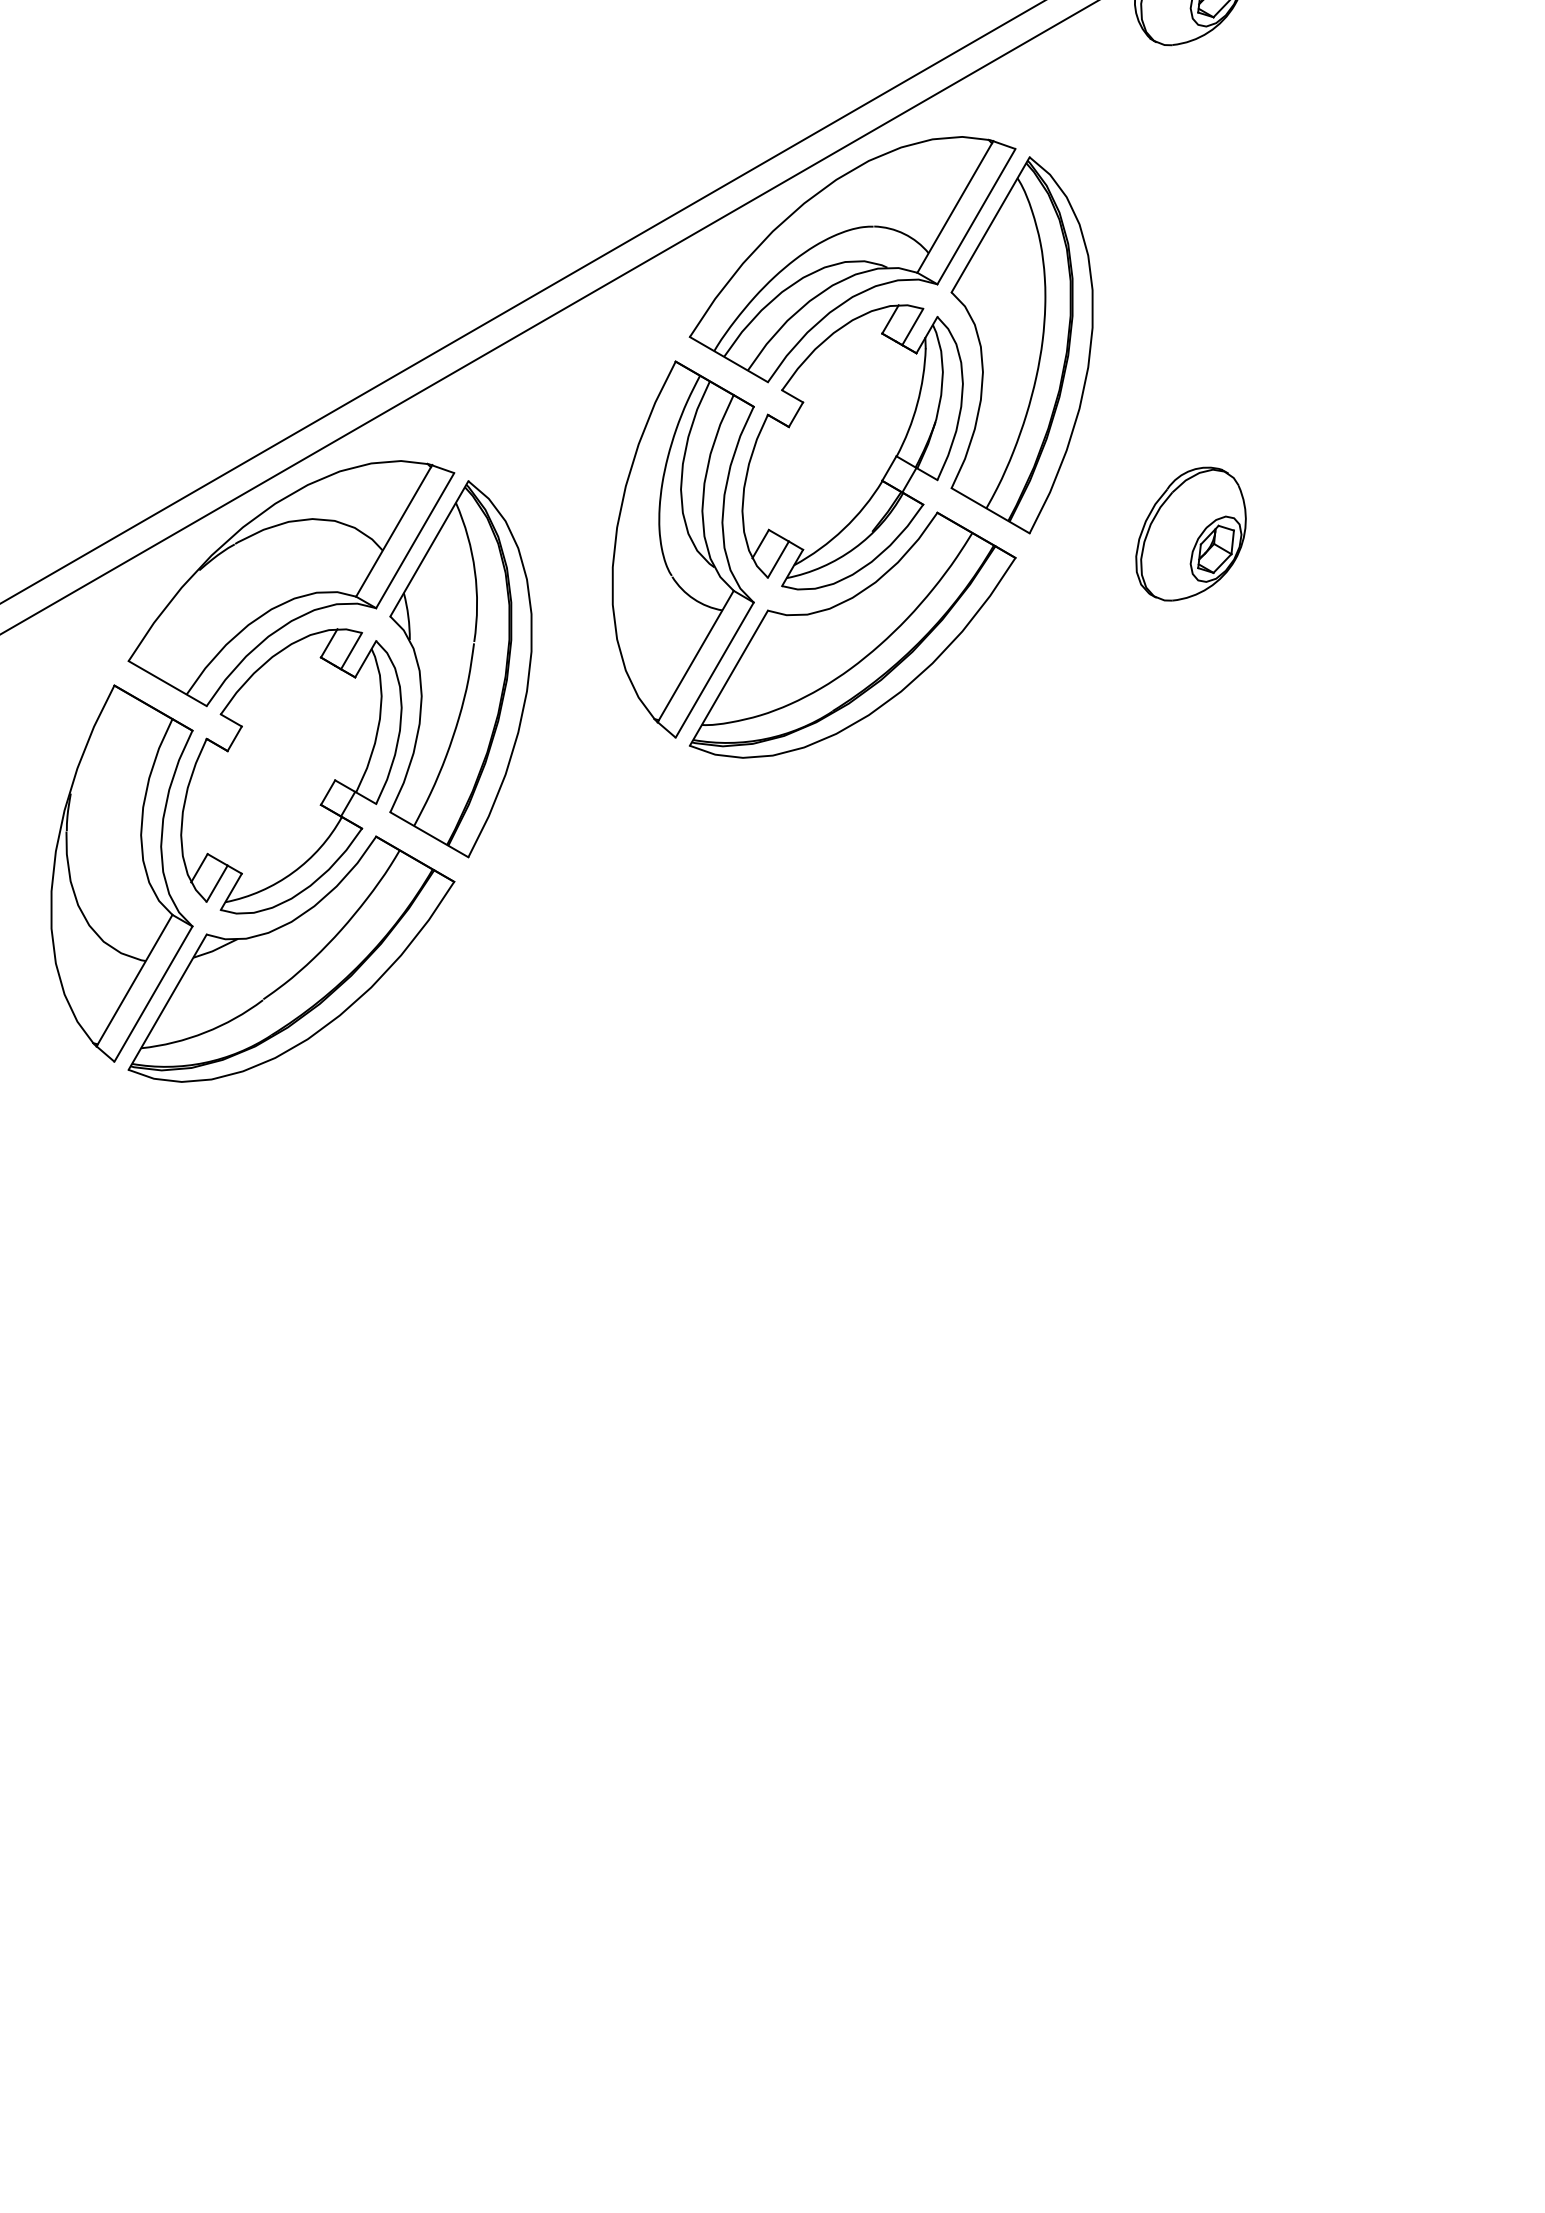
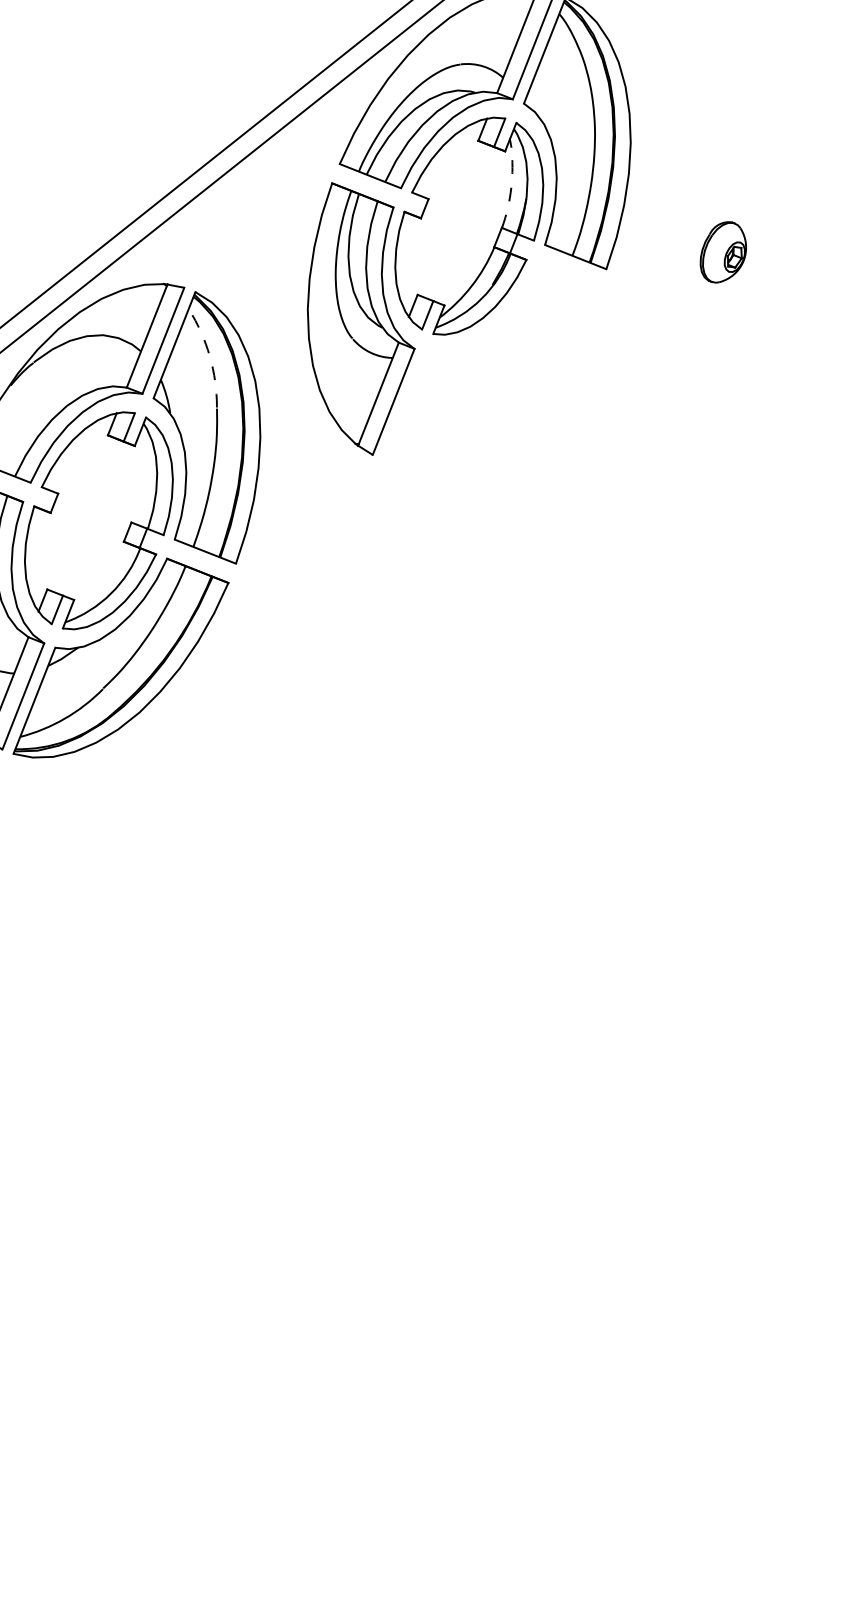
arc: (917, 404) -> (511, 188), solid -> dashed
part: (1190, 533) -> (722, 251), size x0.6
arc: (474, 571) -> (209, 356), solid -> dashed
part: (852, 634) -> (489, 361), removed

